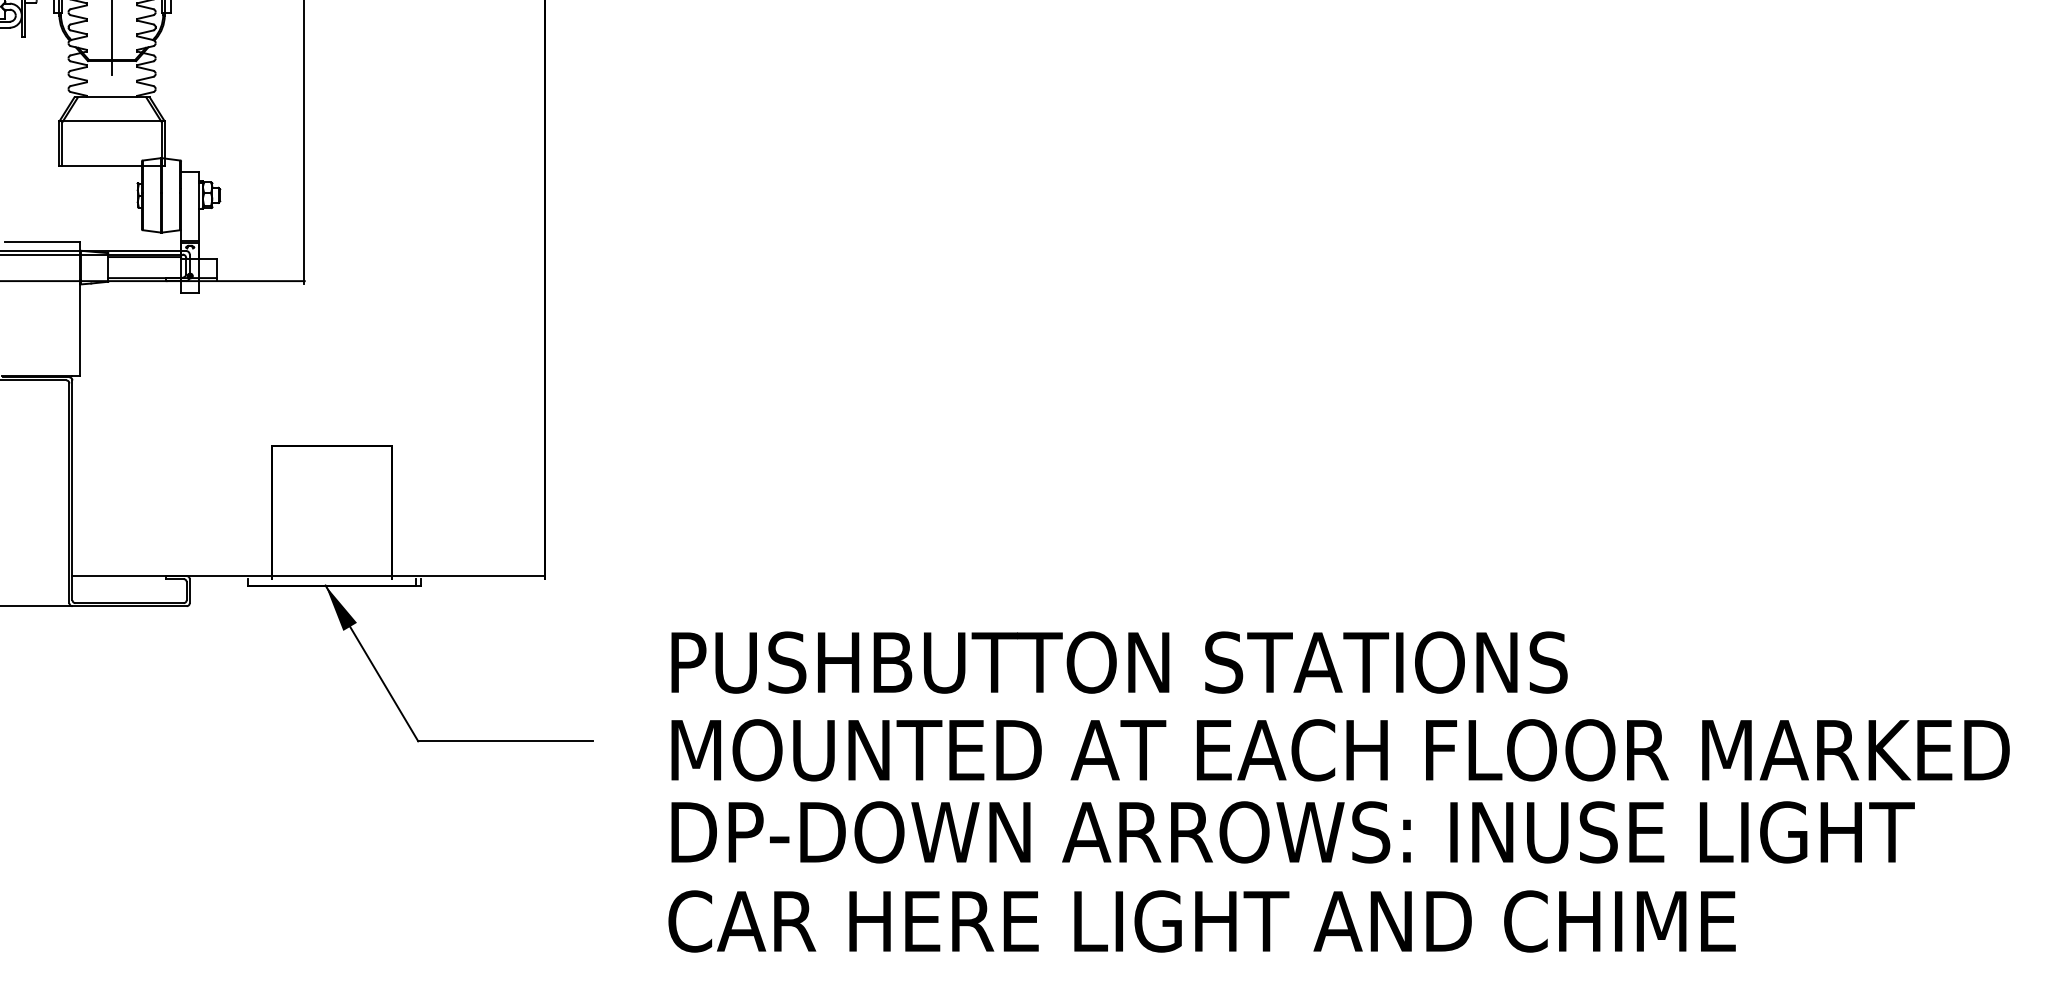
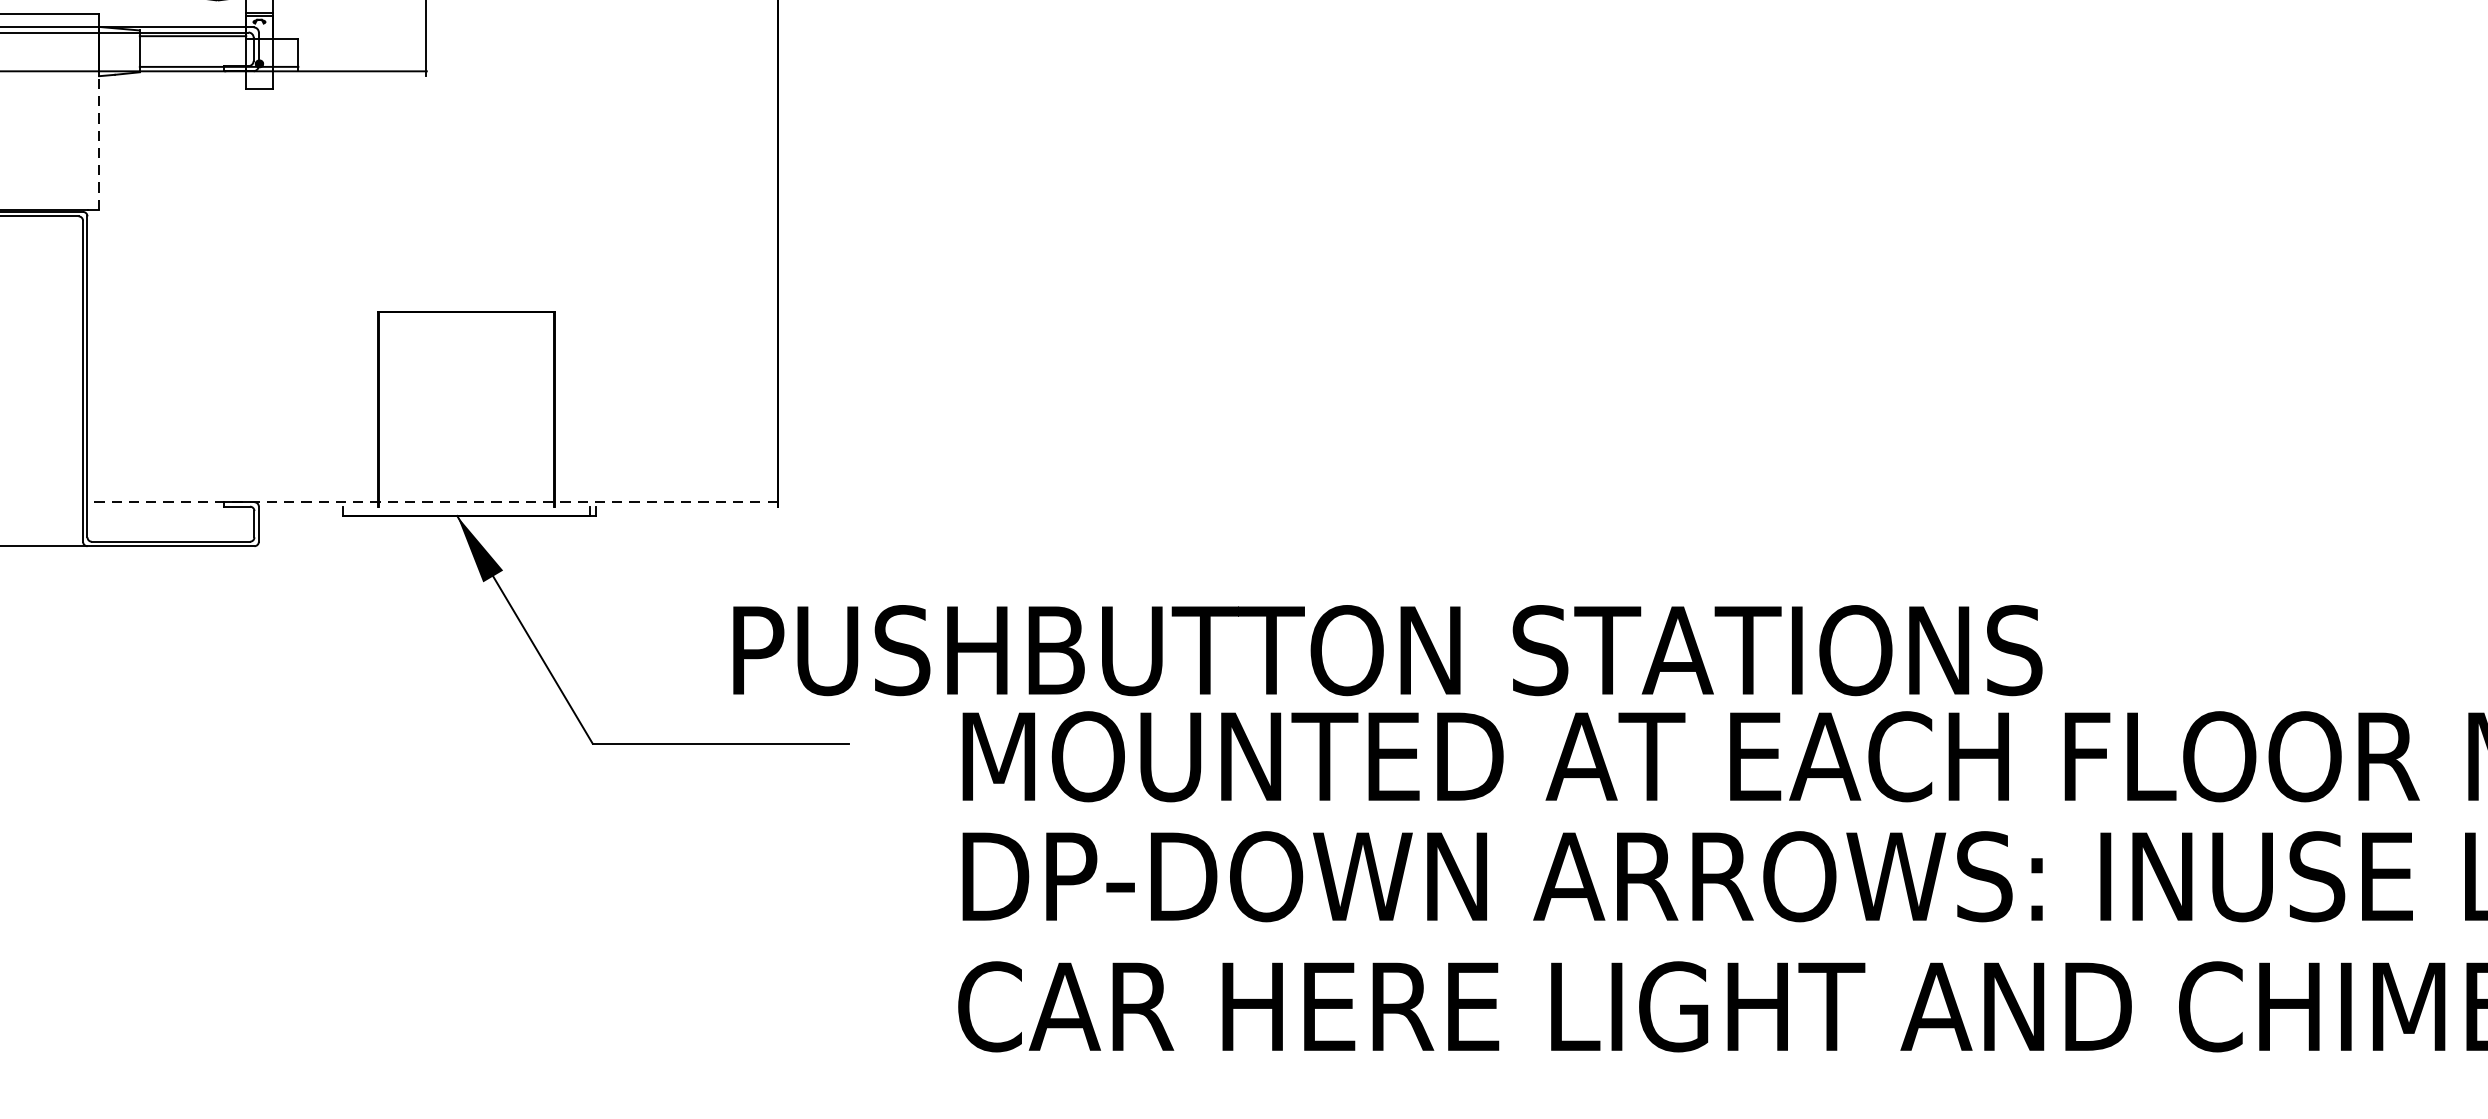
line: (80, 328) -> (99, 140), solid -> dashed
line: (308, 576) -> (432, 502), solid -> dashed
text: (1119, 662) -> (1387, 650), moved

